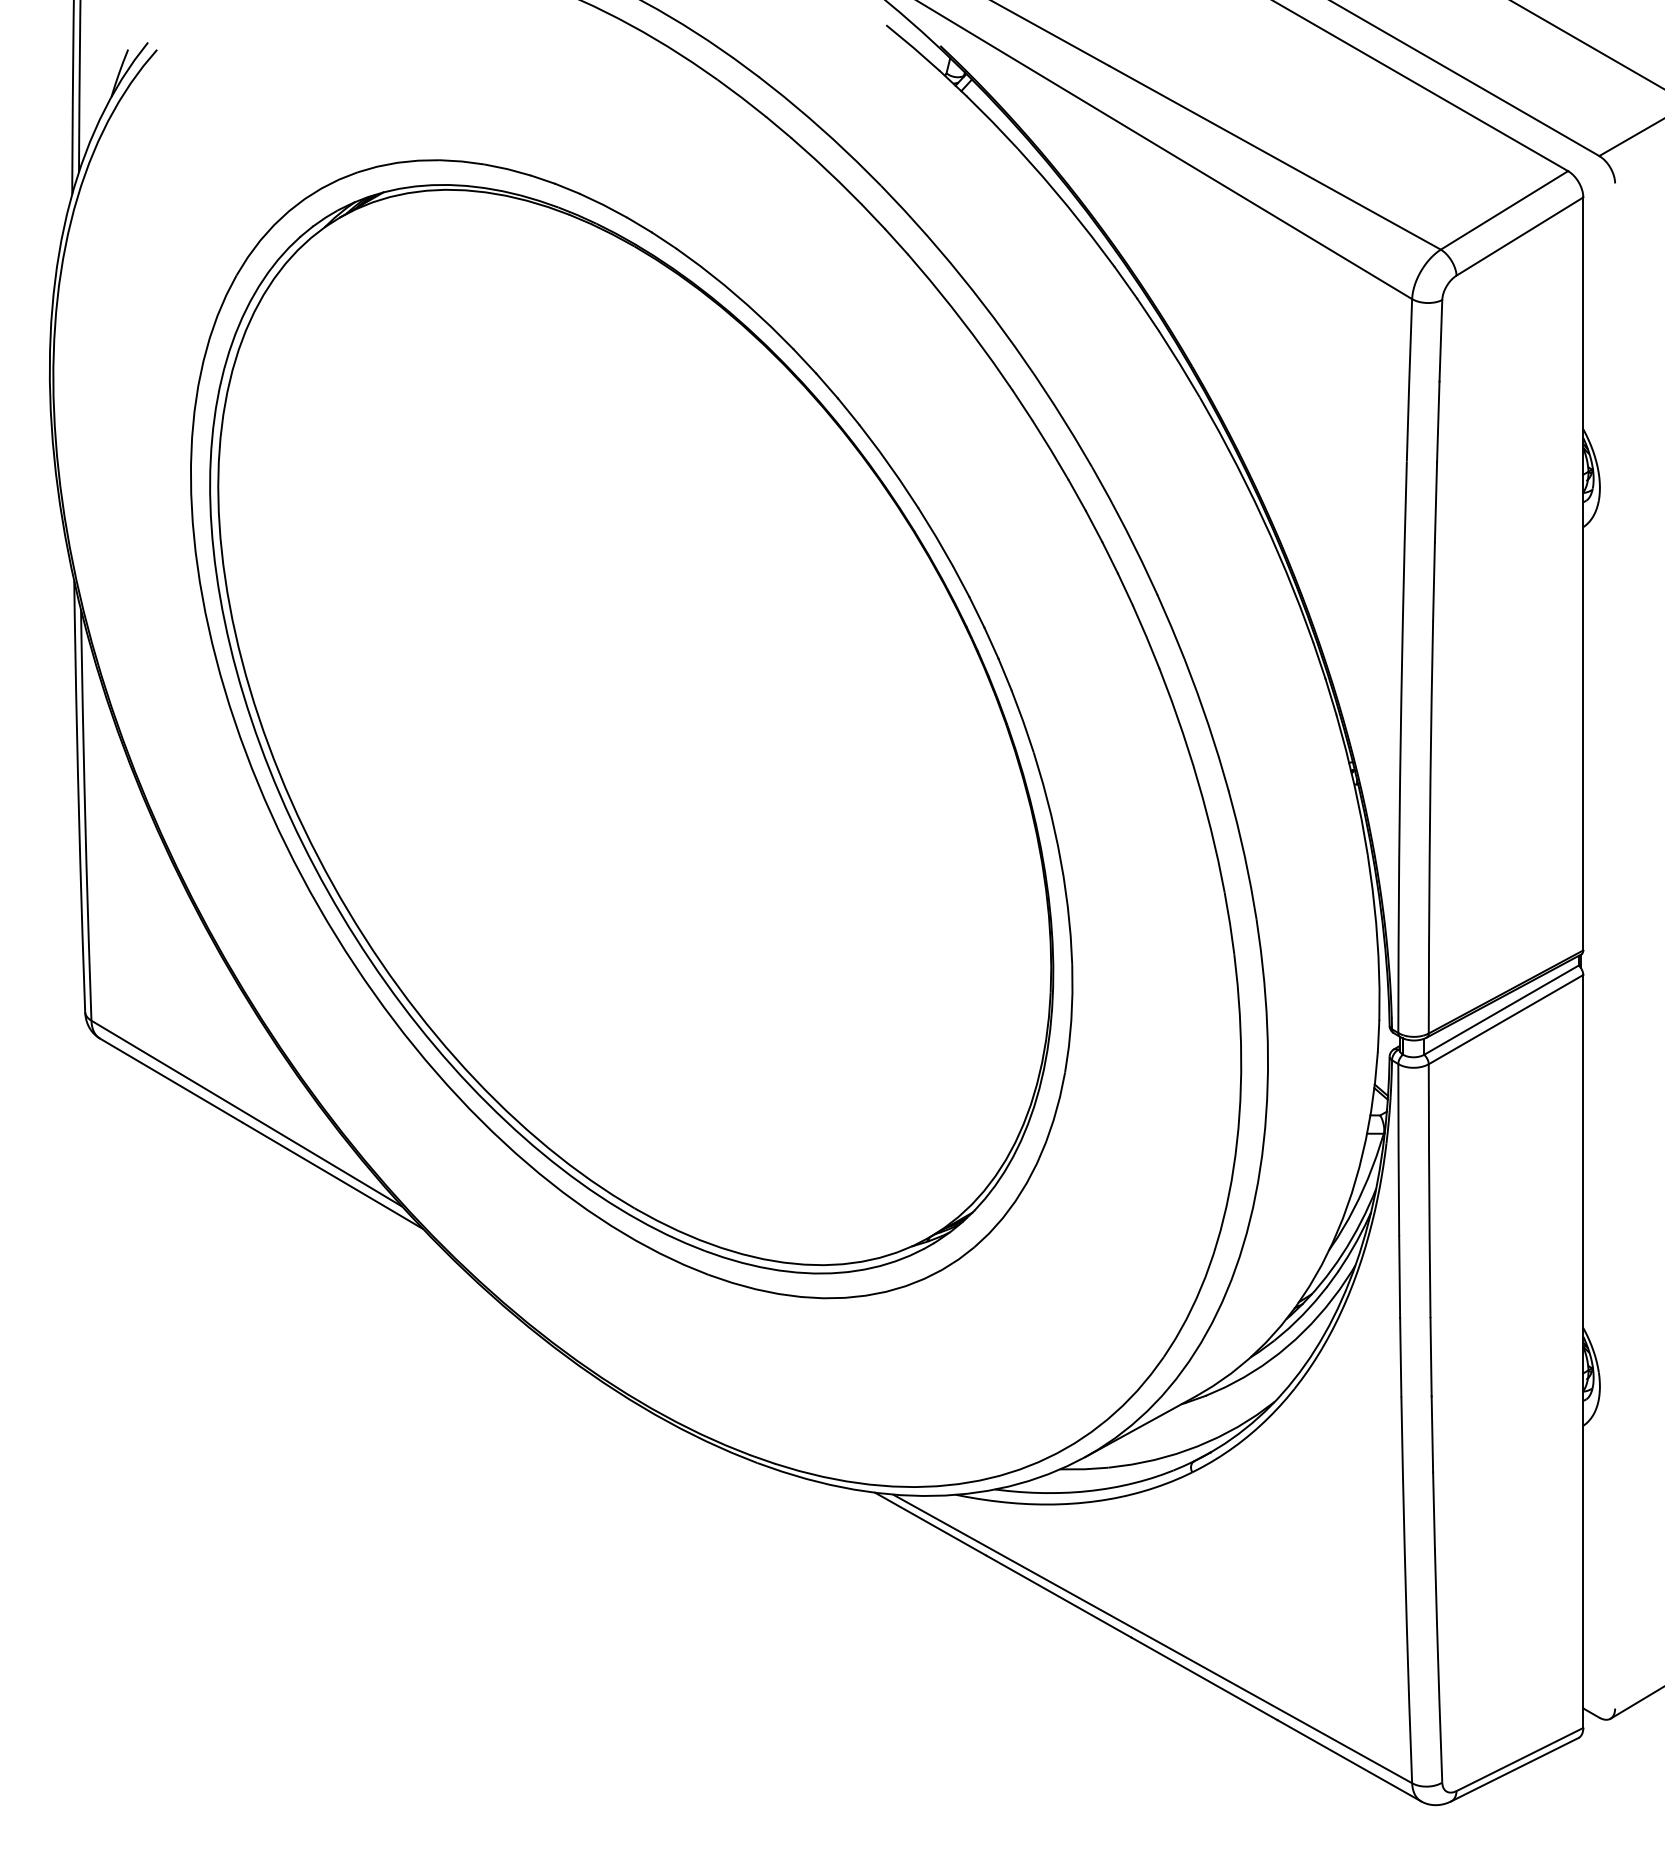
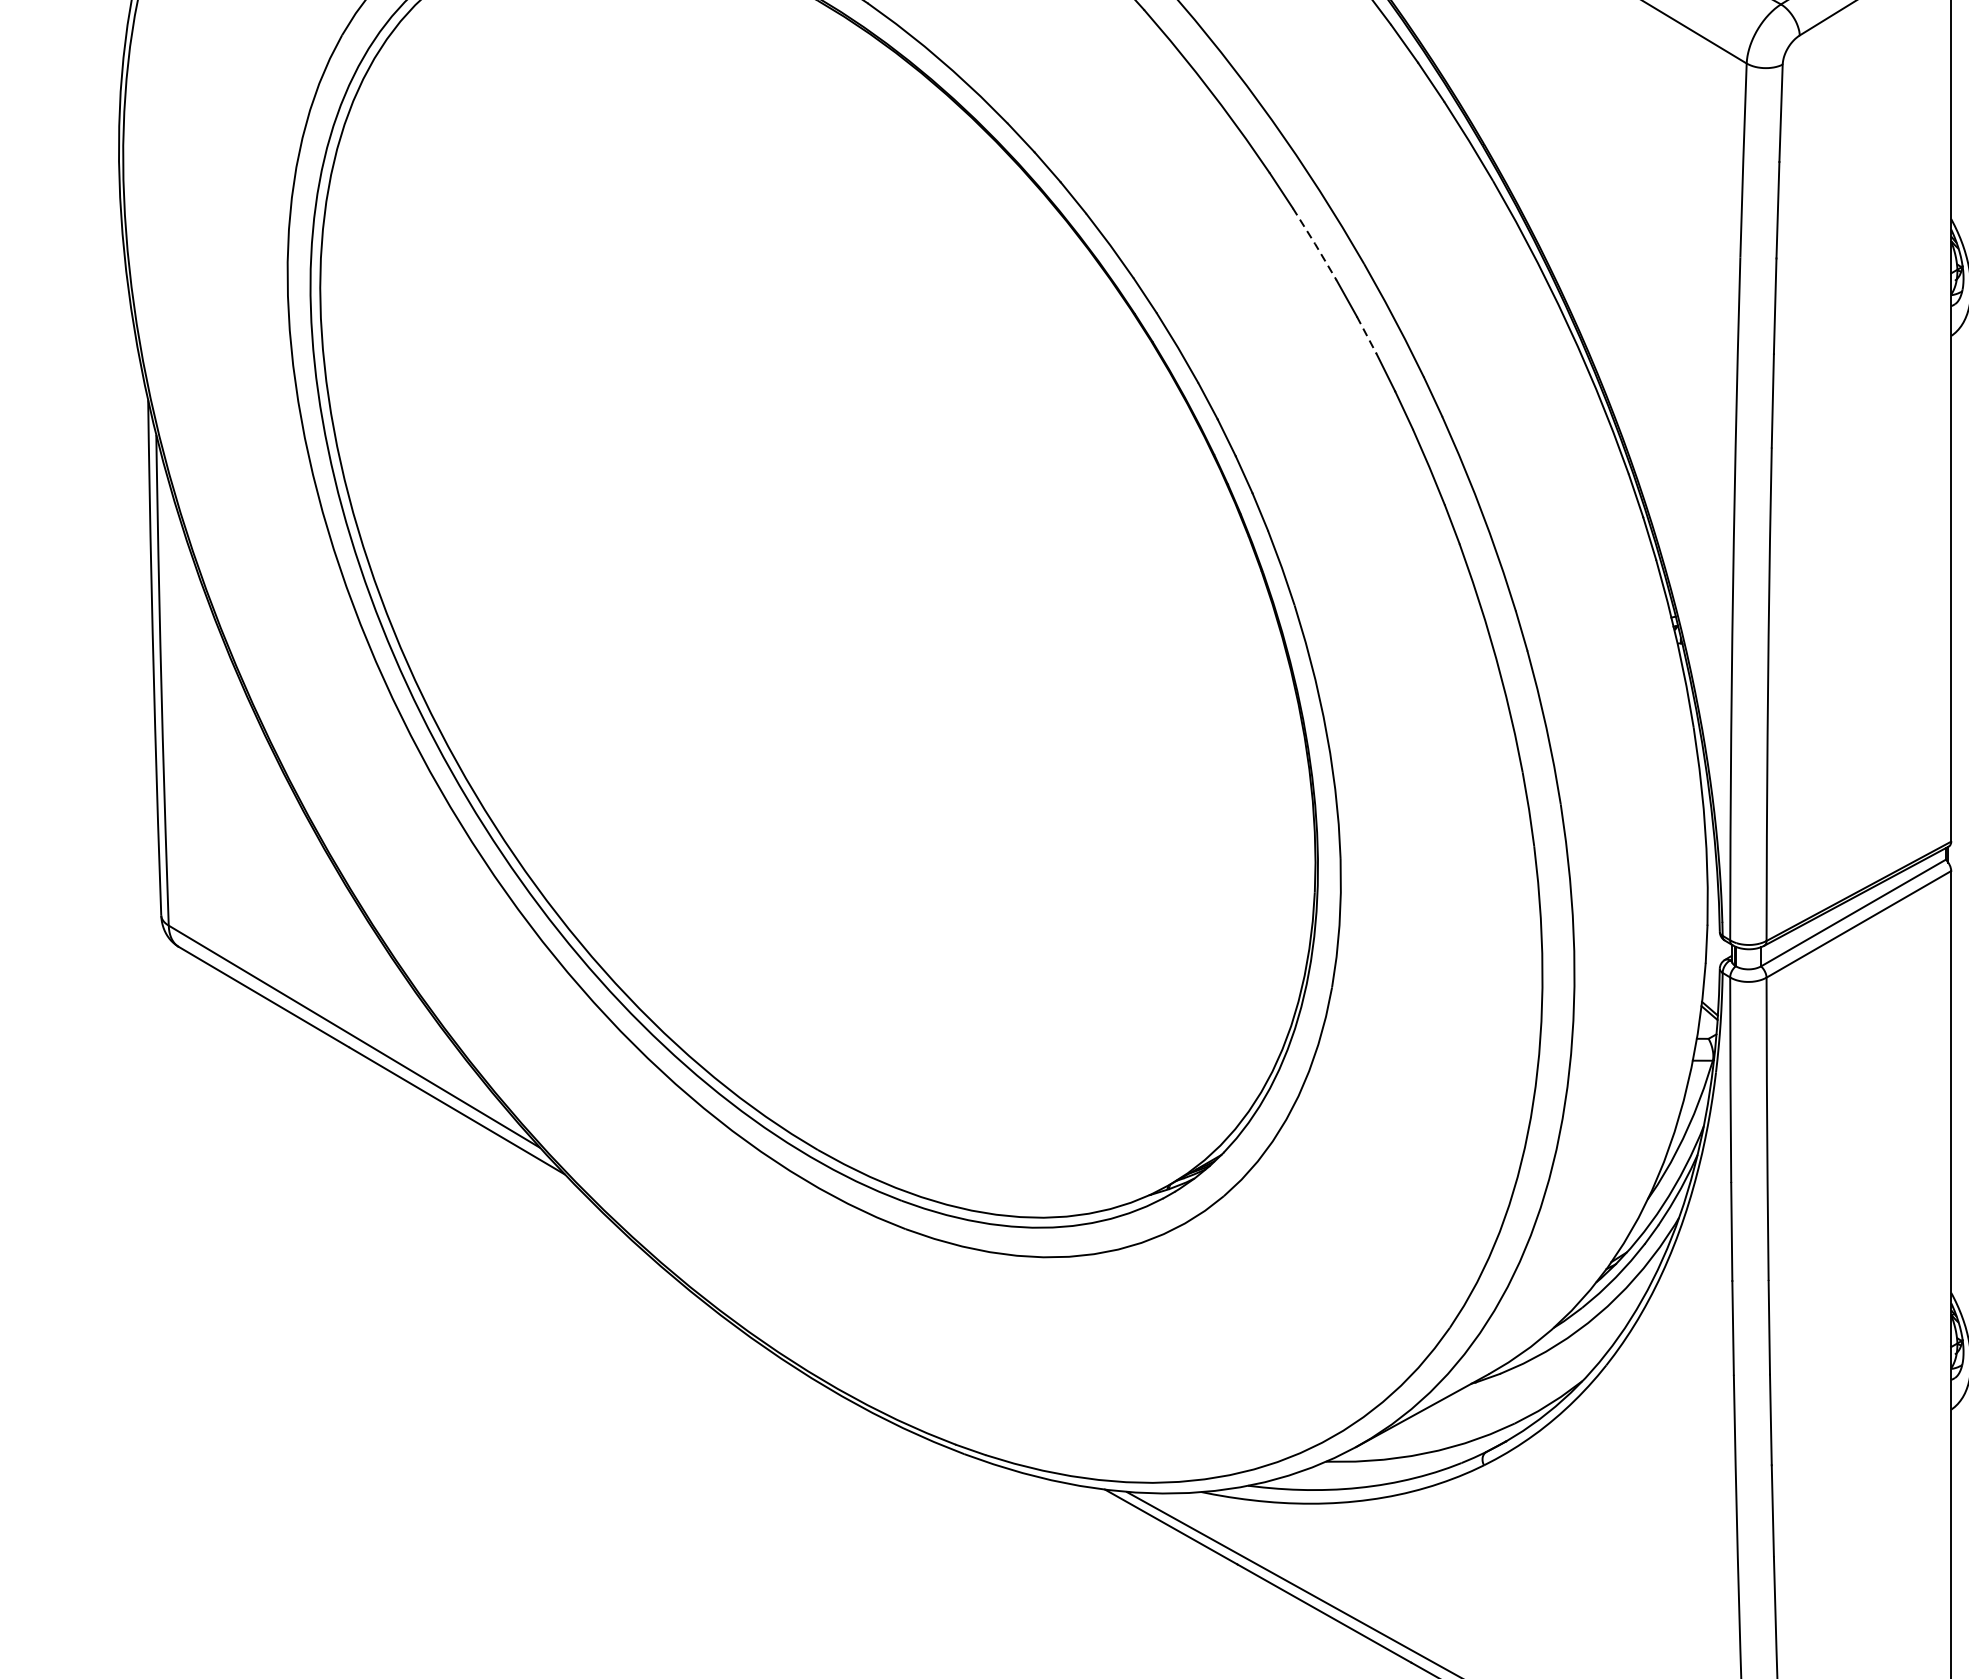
line: (1050, 450) -> (1314, 244), solid -> dashed
line: (1094, 526) -> (1367, 335), solid -> dashed

